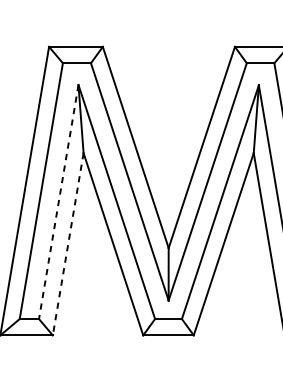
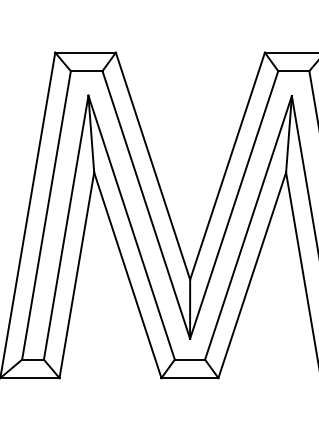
line: (59, 201) -> (66, 227), dashed -> solid
line: (67, 244) -> (76, 275), dashed -> solid

